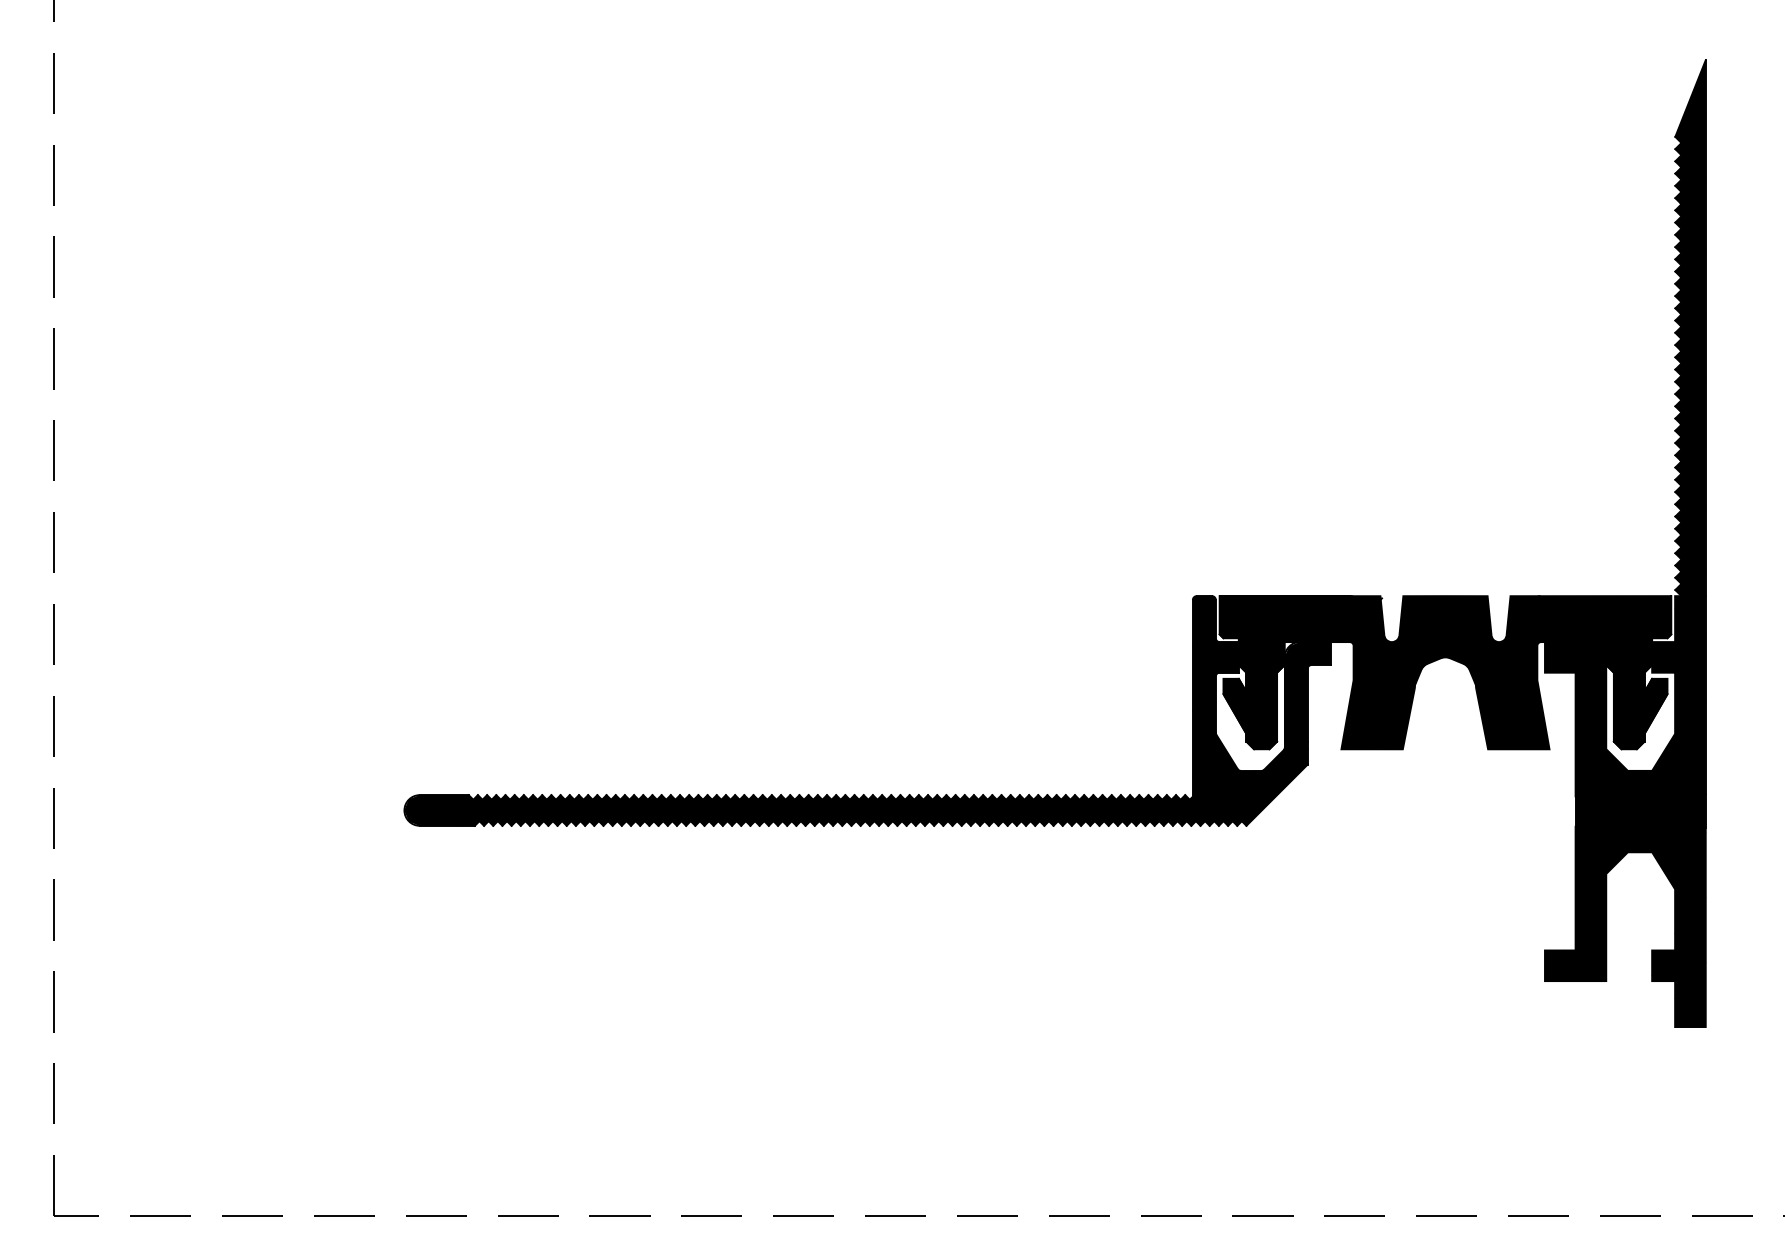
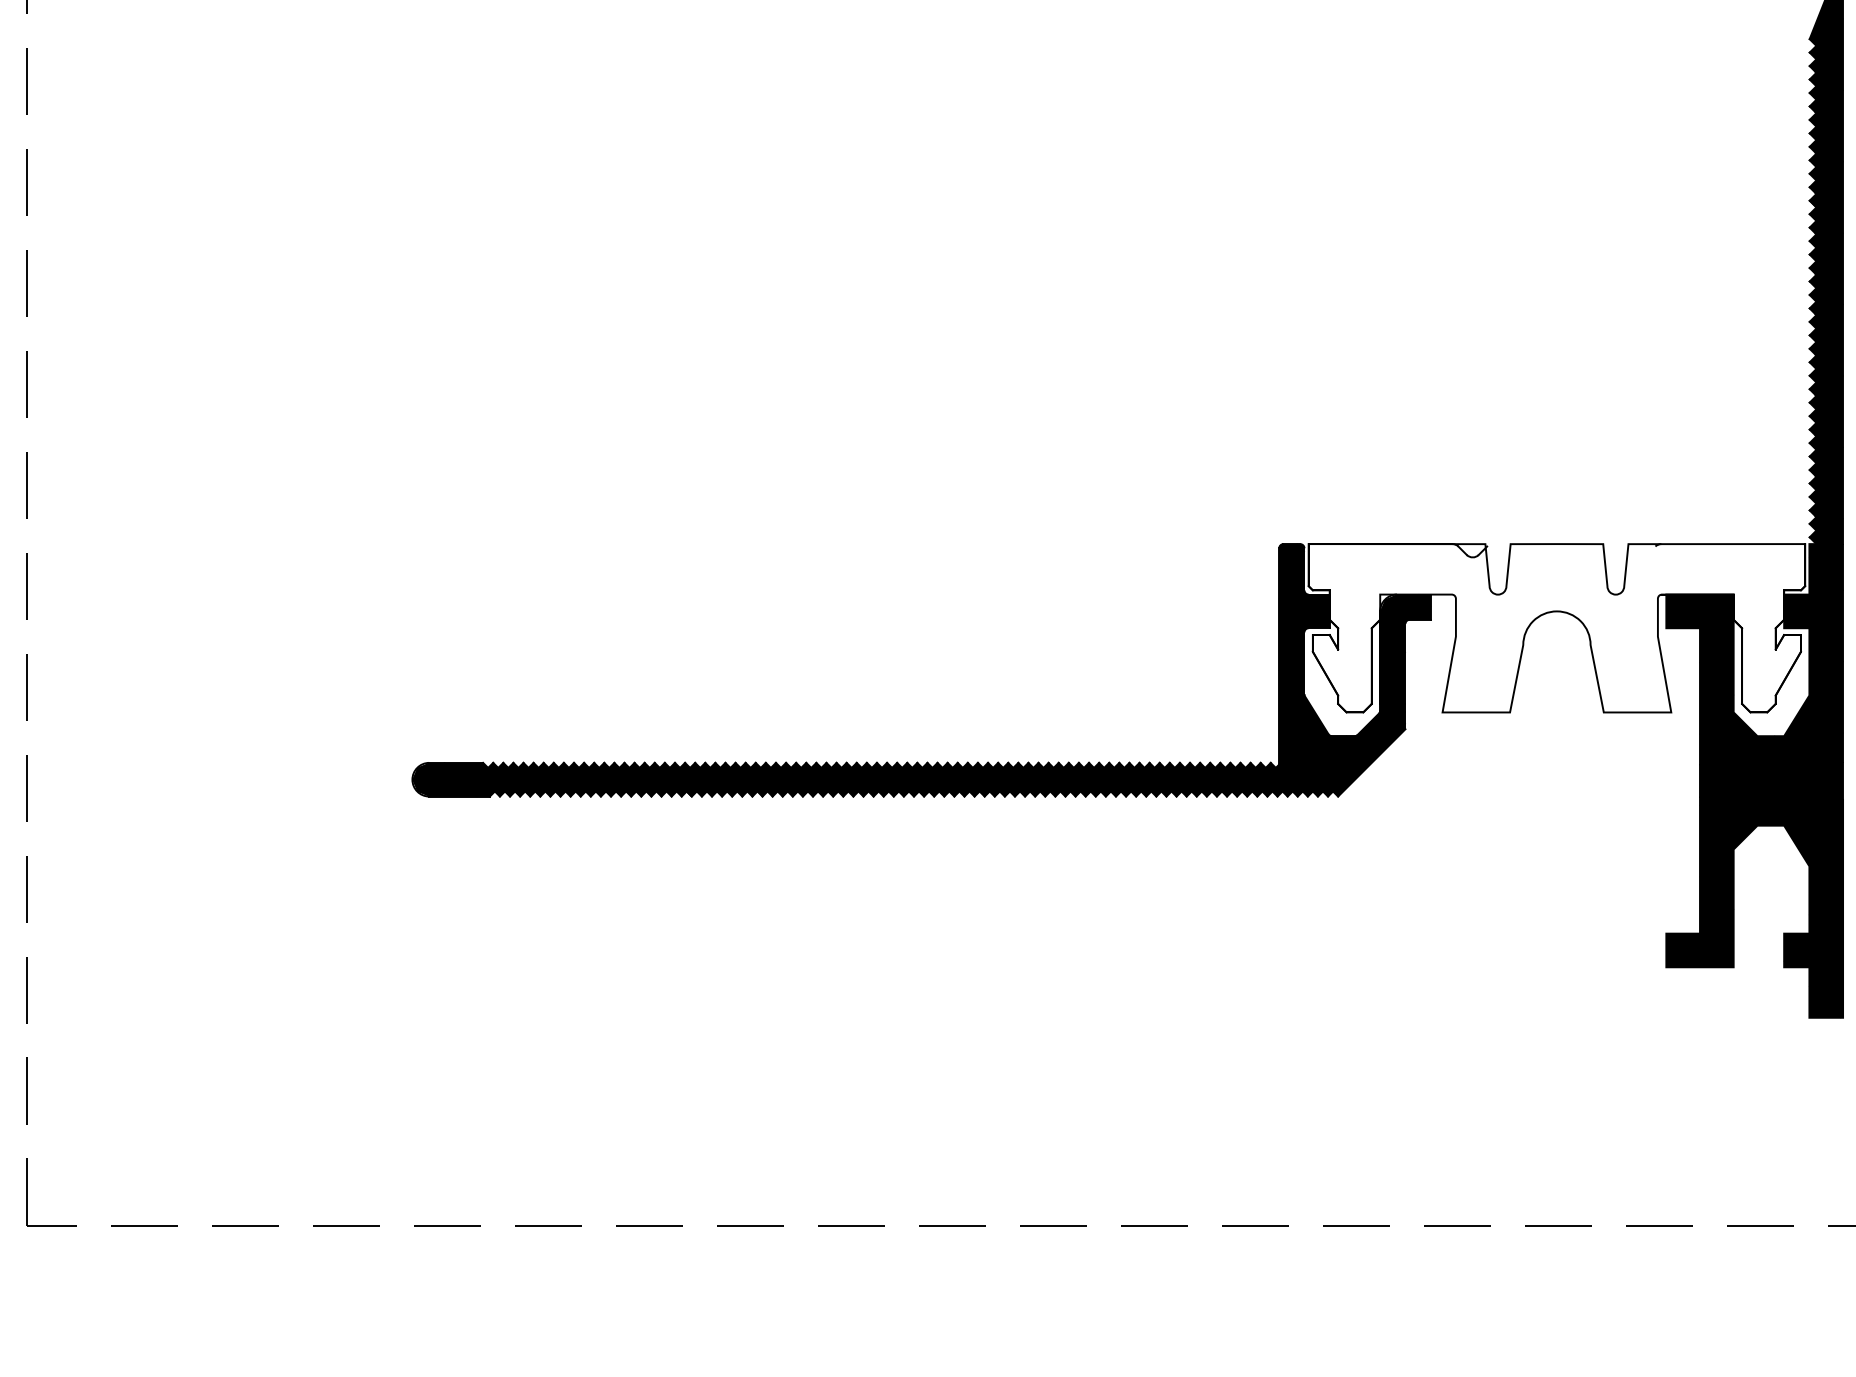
fill: (1445, 672) -> (1556, 628), removed

